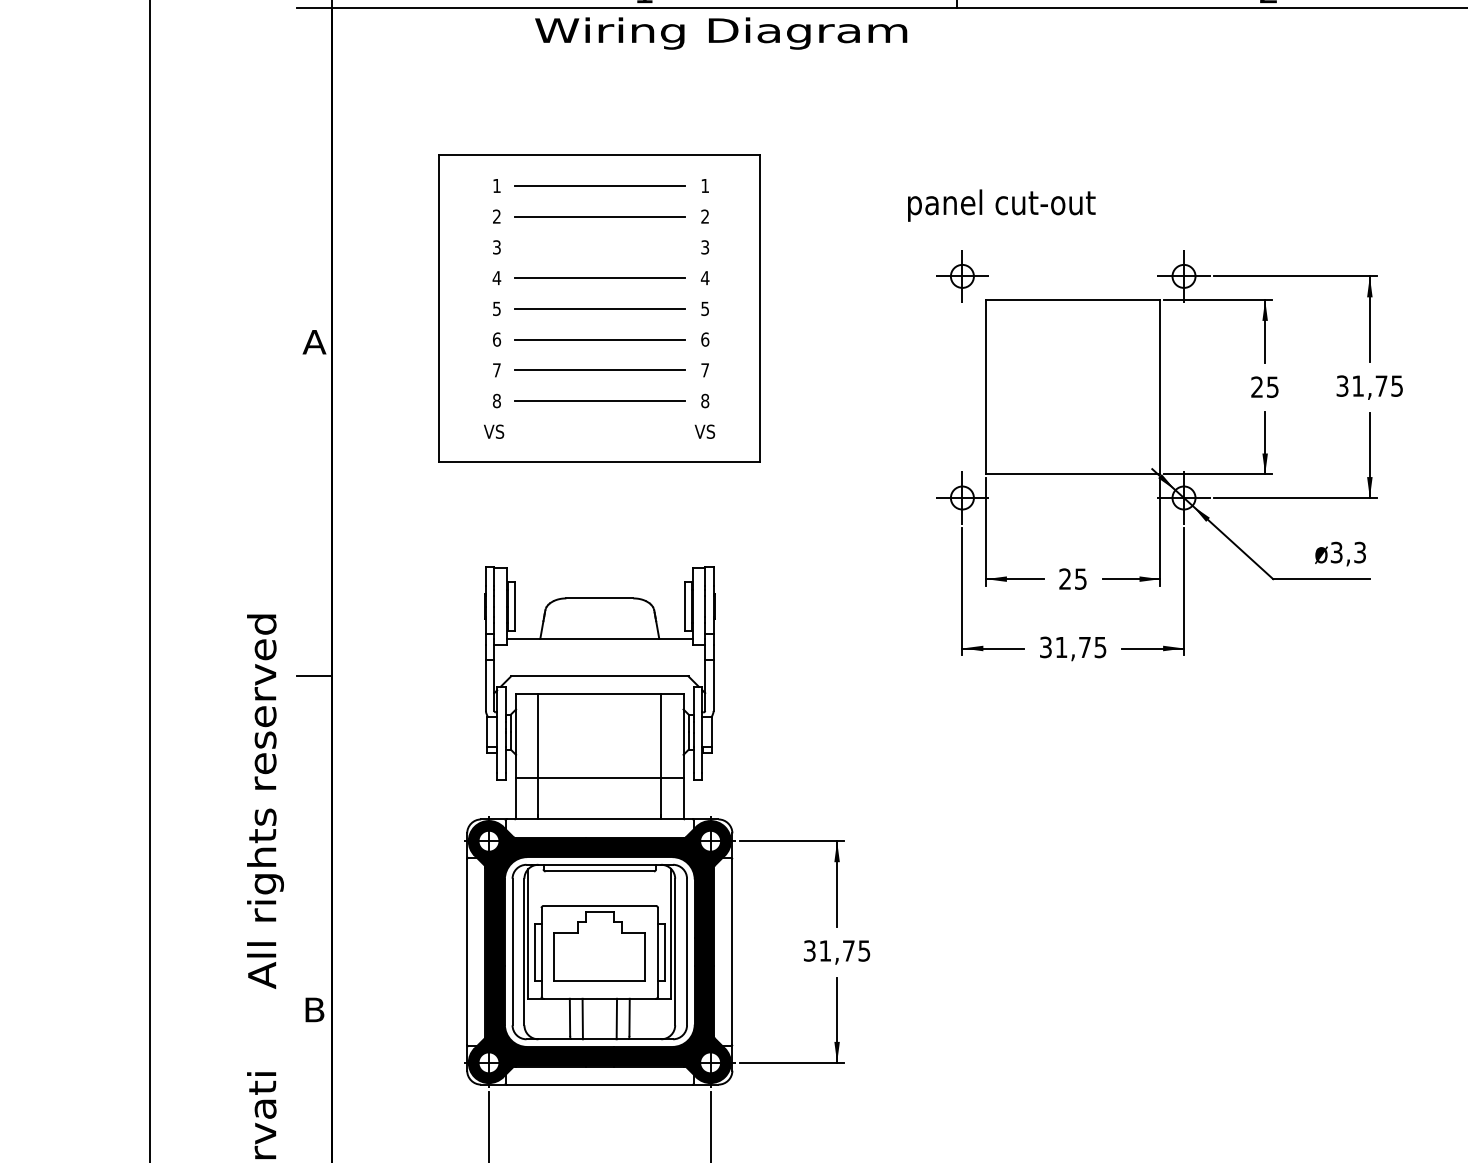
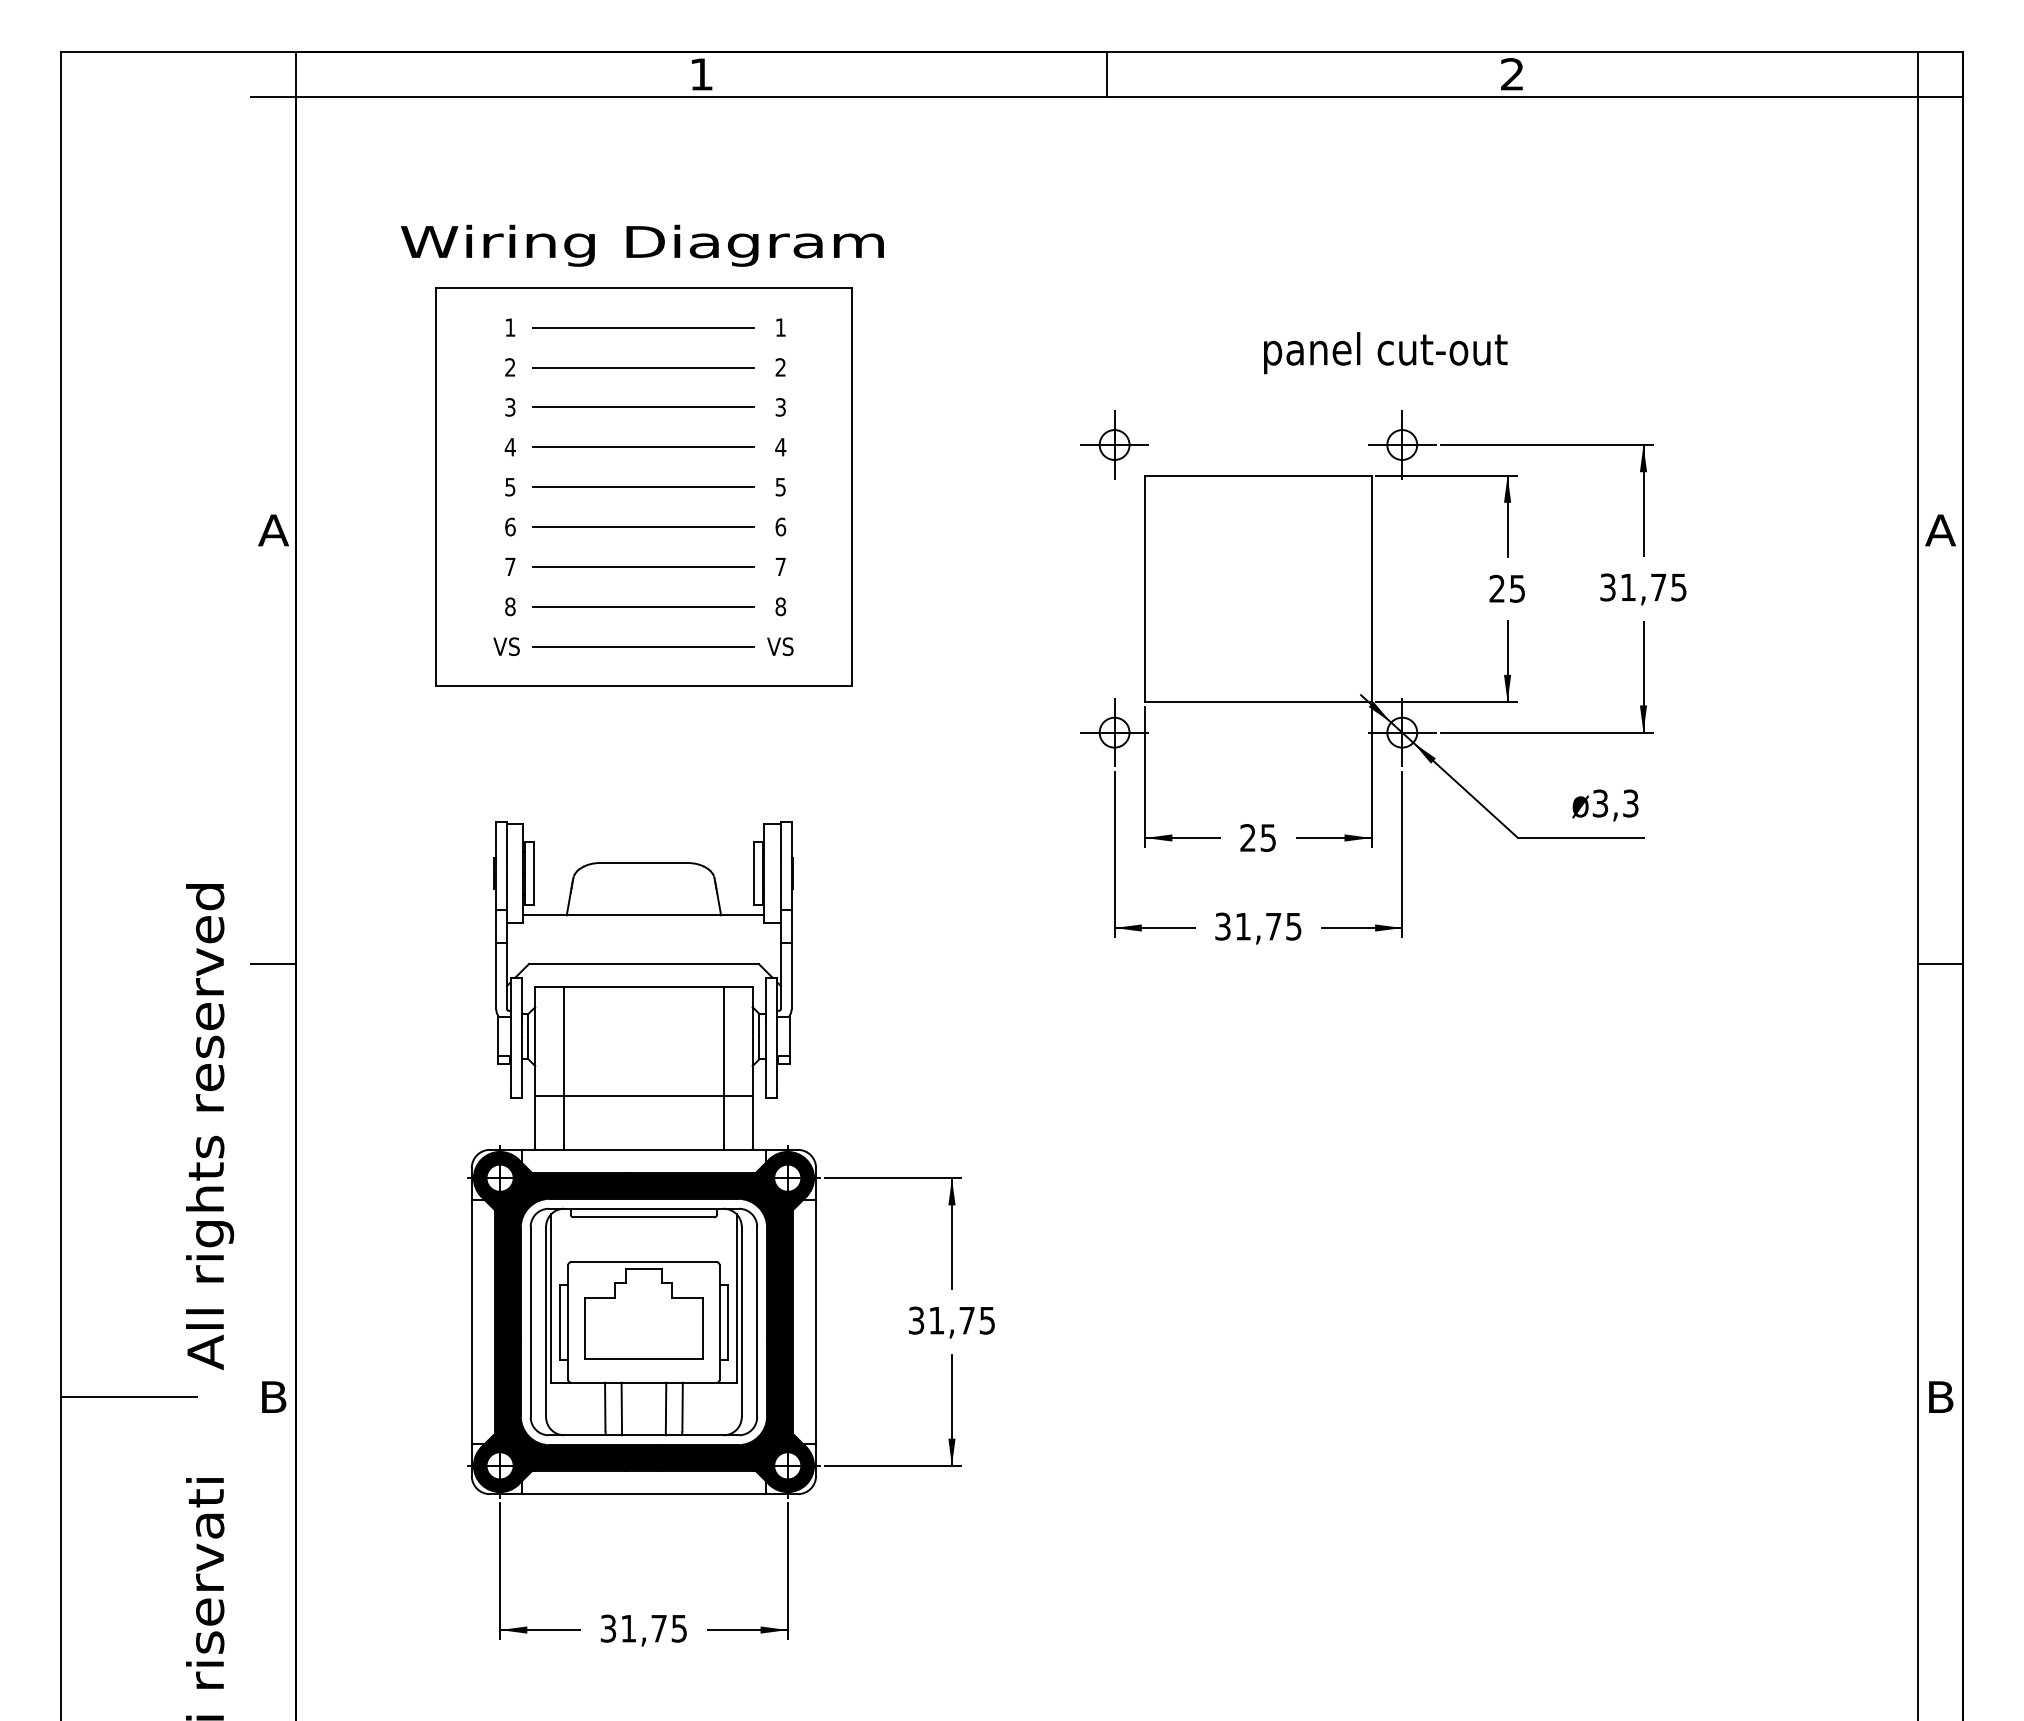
text: (721, 33) -> (642, 245), moved
text: (1001, 205) -> (1385, 353), moved
line: (599, 246) -> (643, 406), added
line: (599, 431) -> (643, 646), added
line: (202, 1010) -> (128, 1397), added

